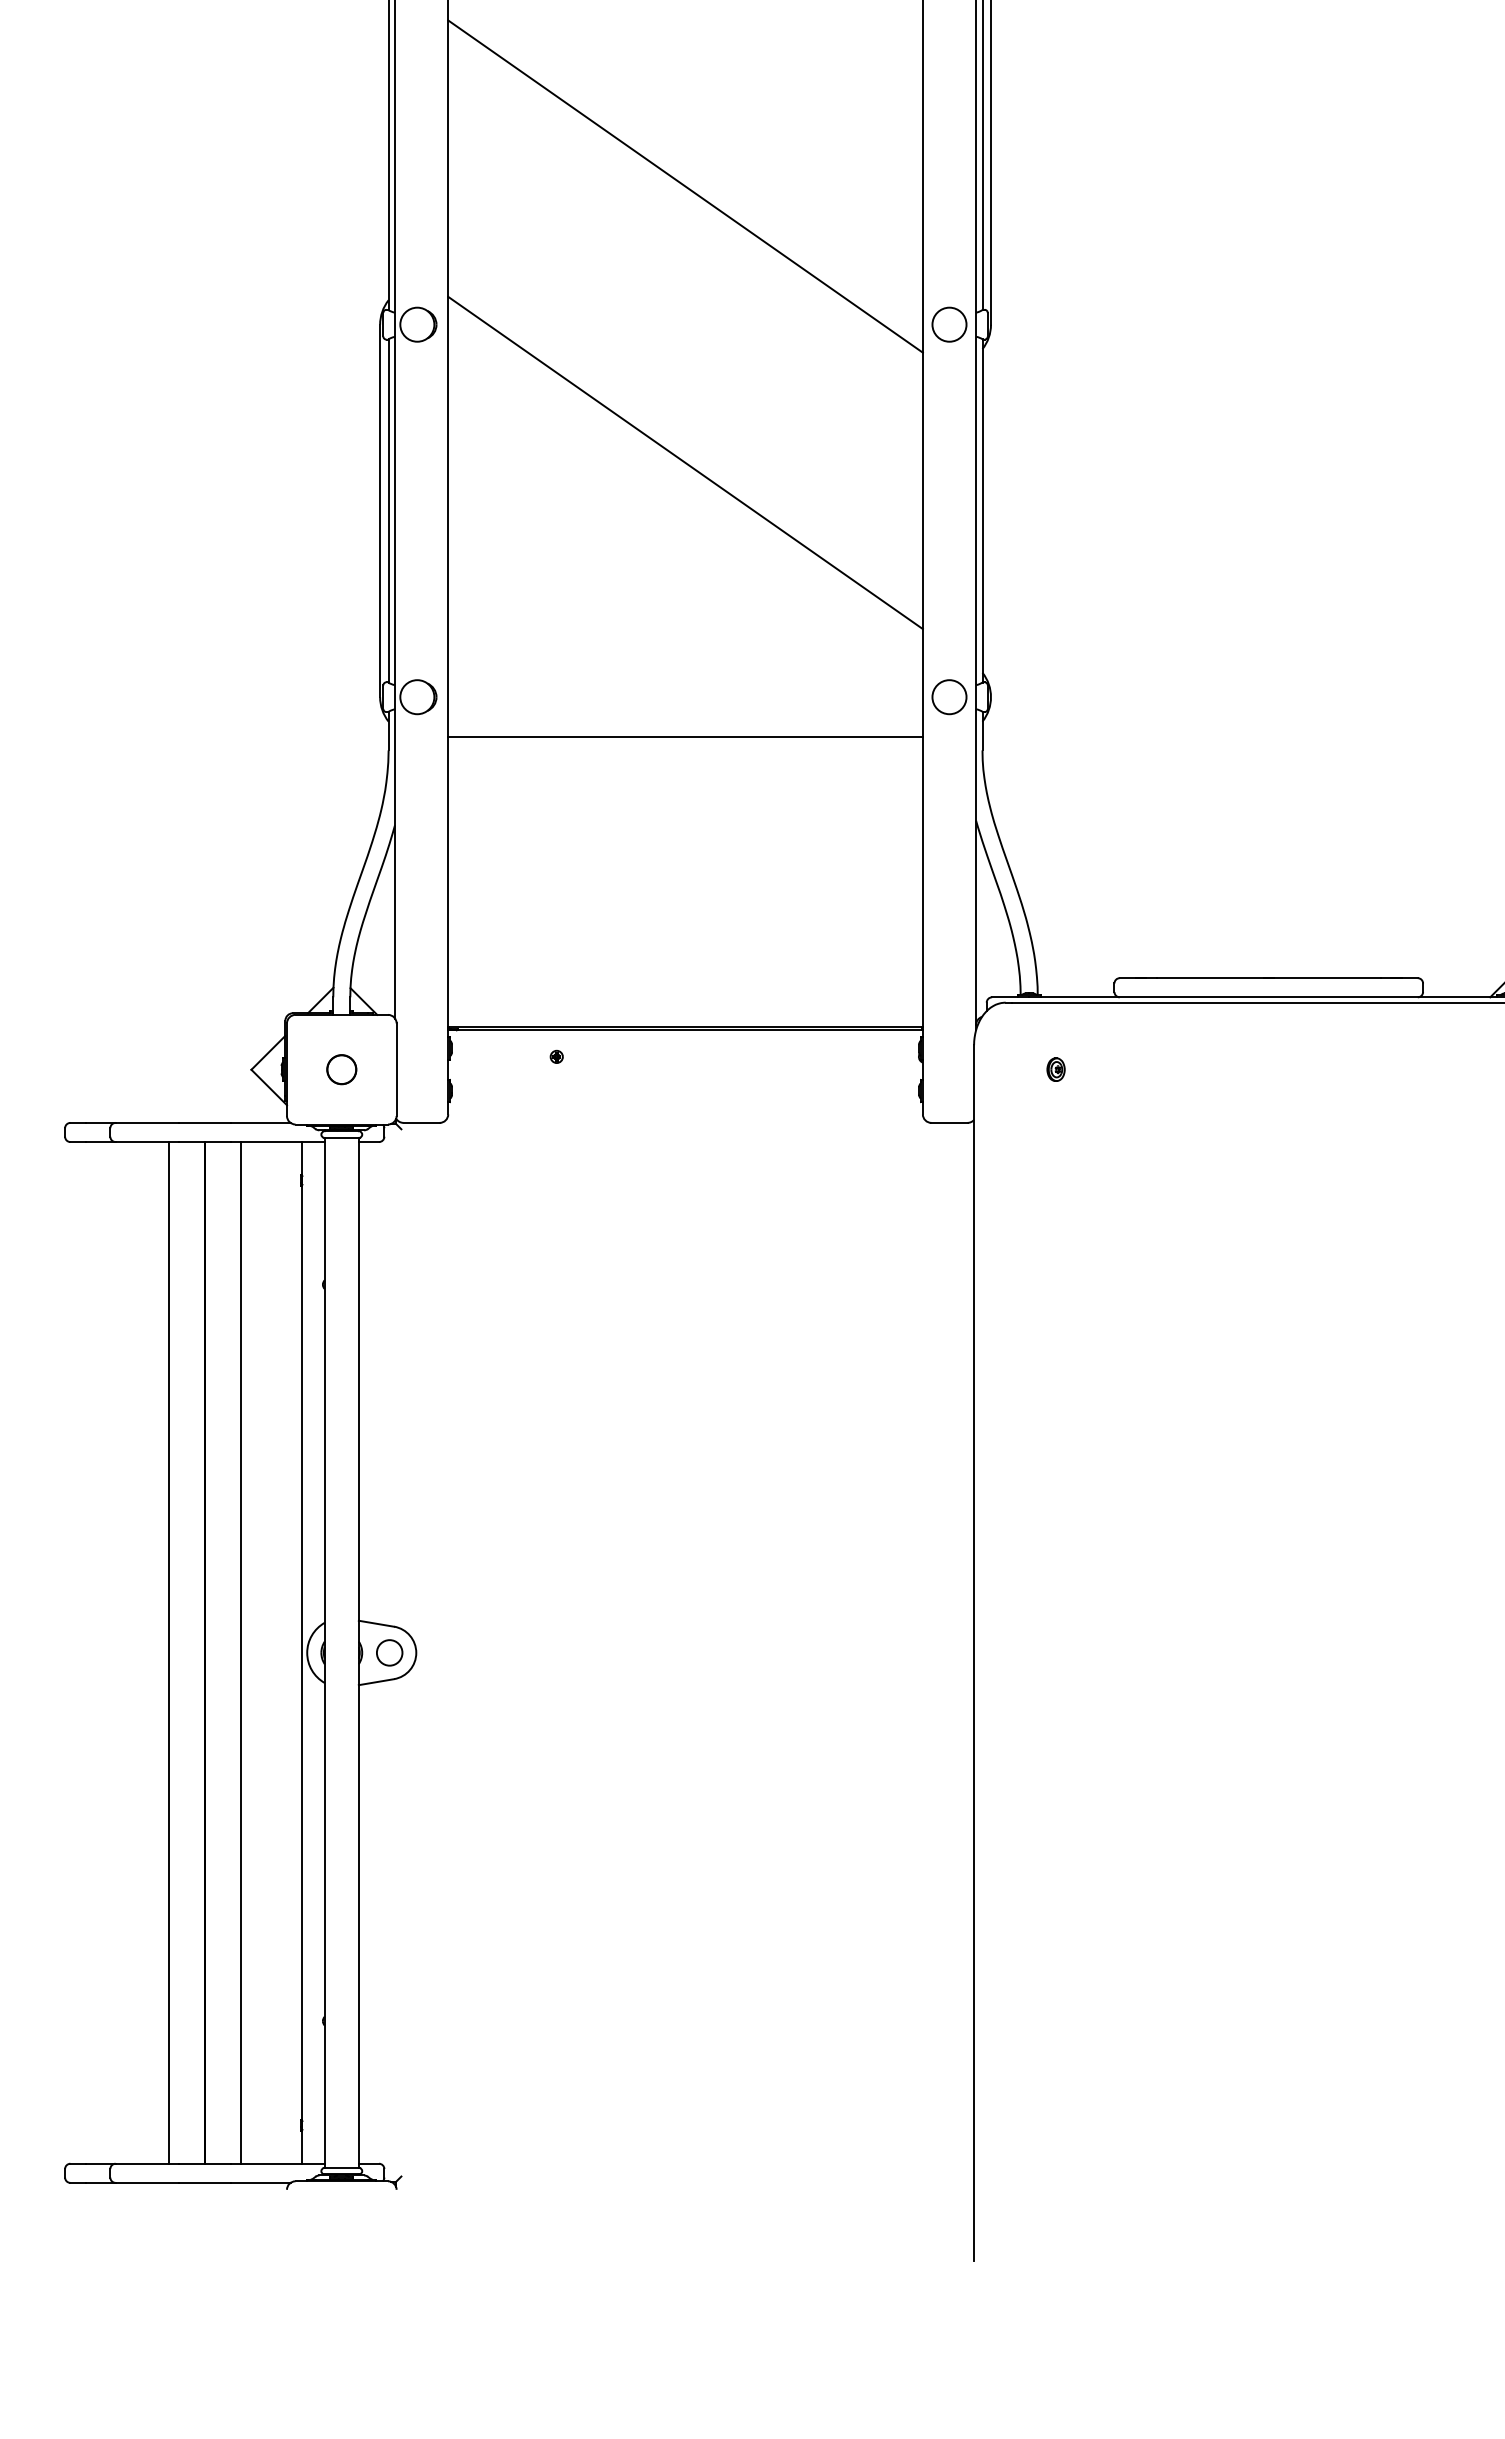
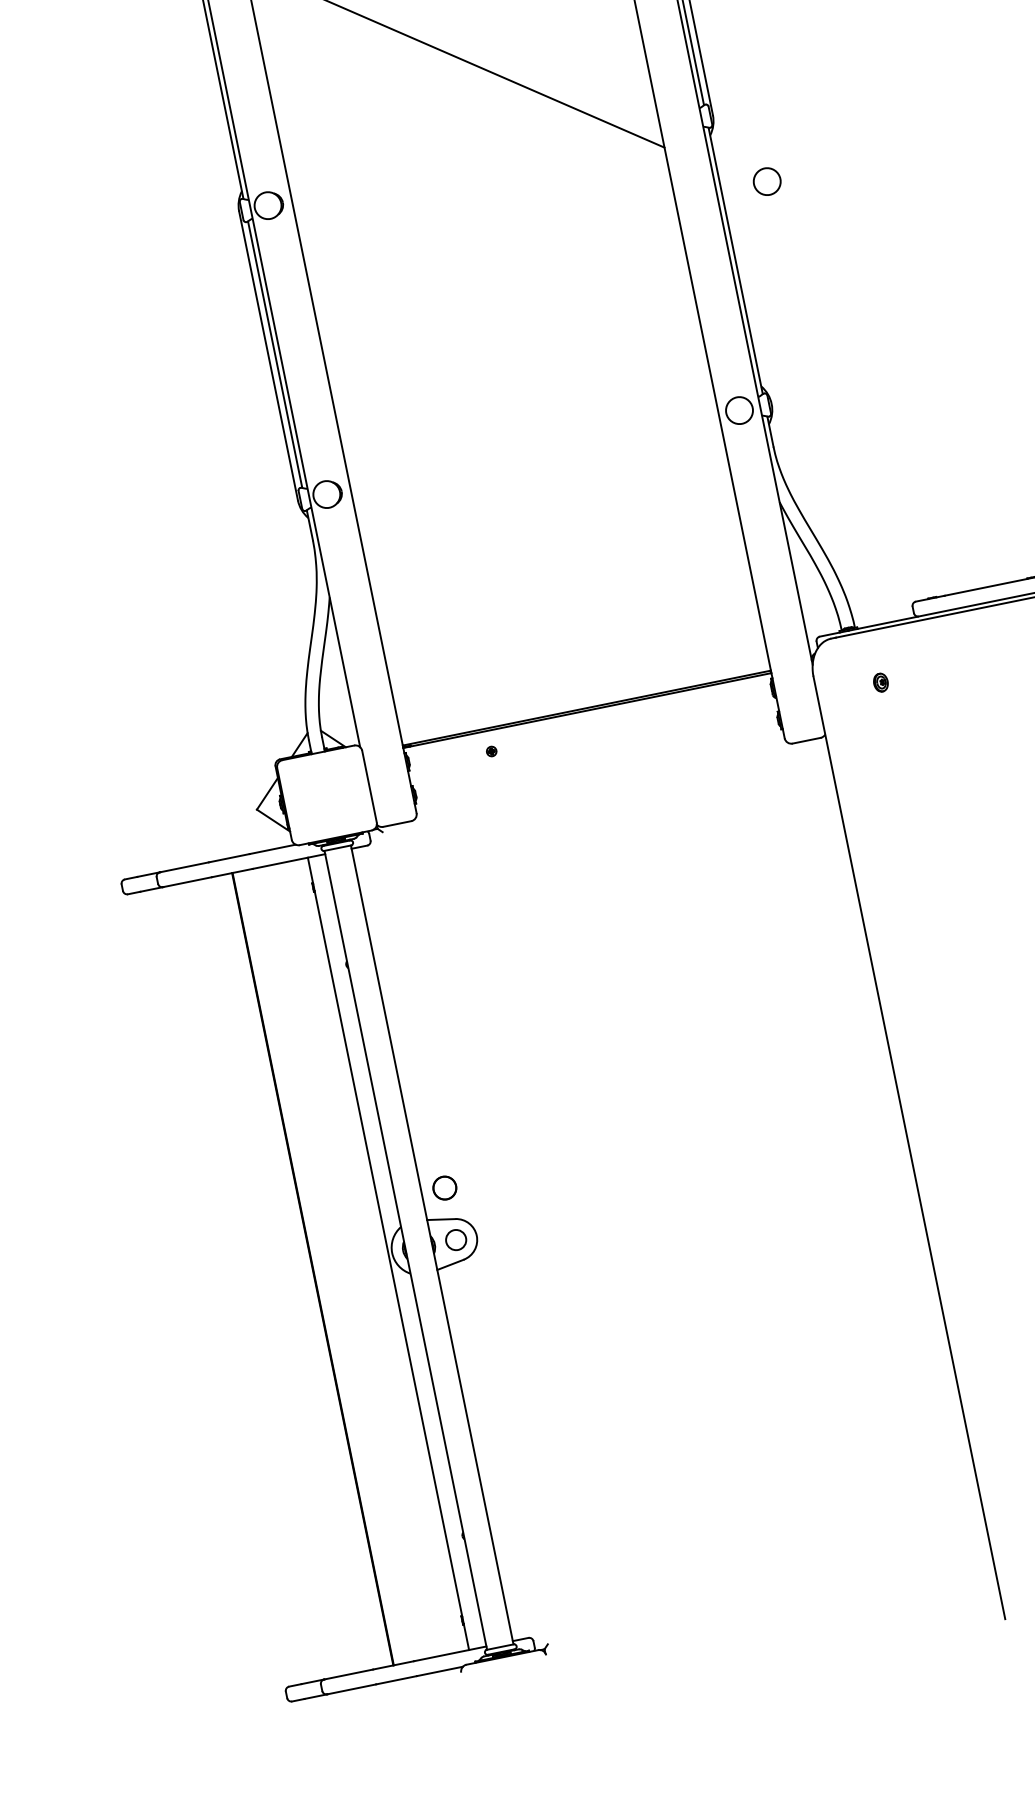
circle: (949, 324) -> (767, 181), moved
line: (685, 462) -> (497, 270), removed
line: (685, 736) -> (540, 482), removed
circle: (341, 1069) -> (444, 1188), moved
line: (169, 1652) -> (285, 1274), removed
line: (241, 1652) -> (341, 1263), removed

